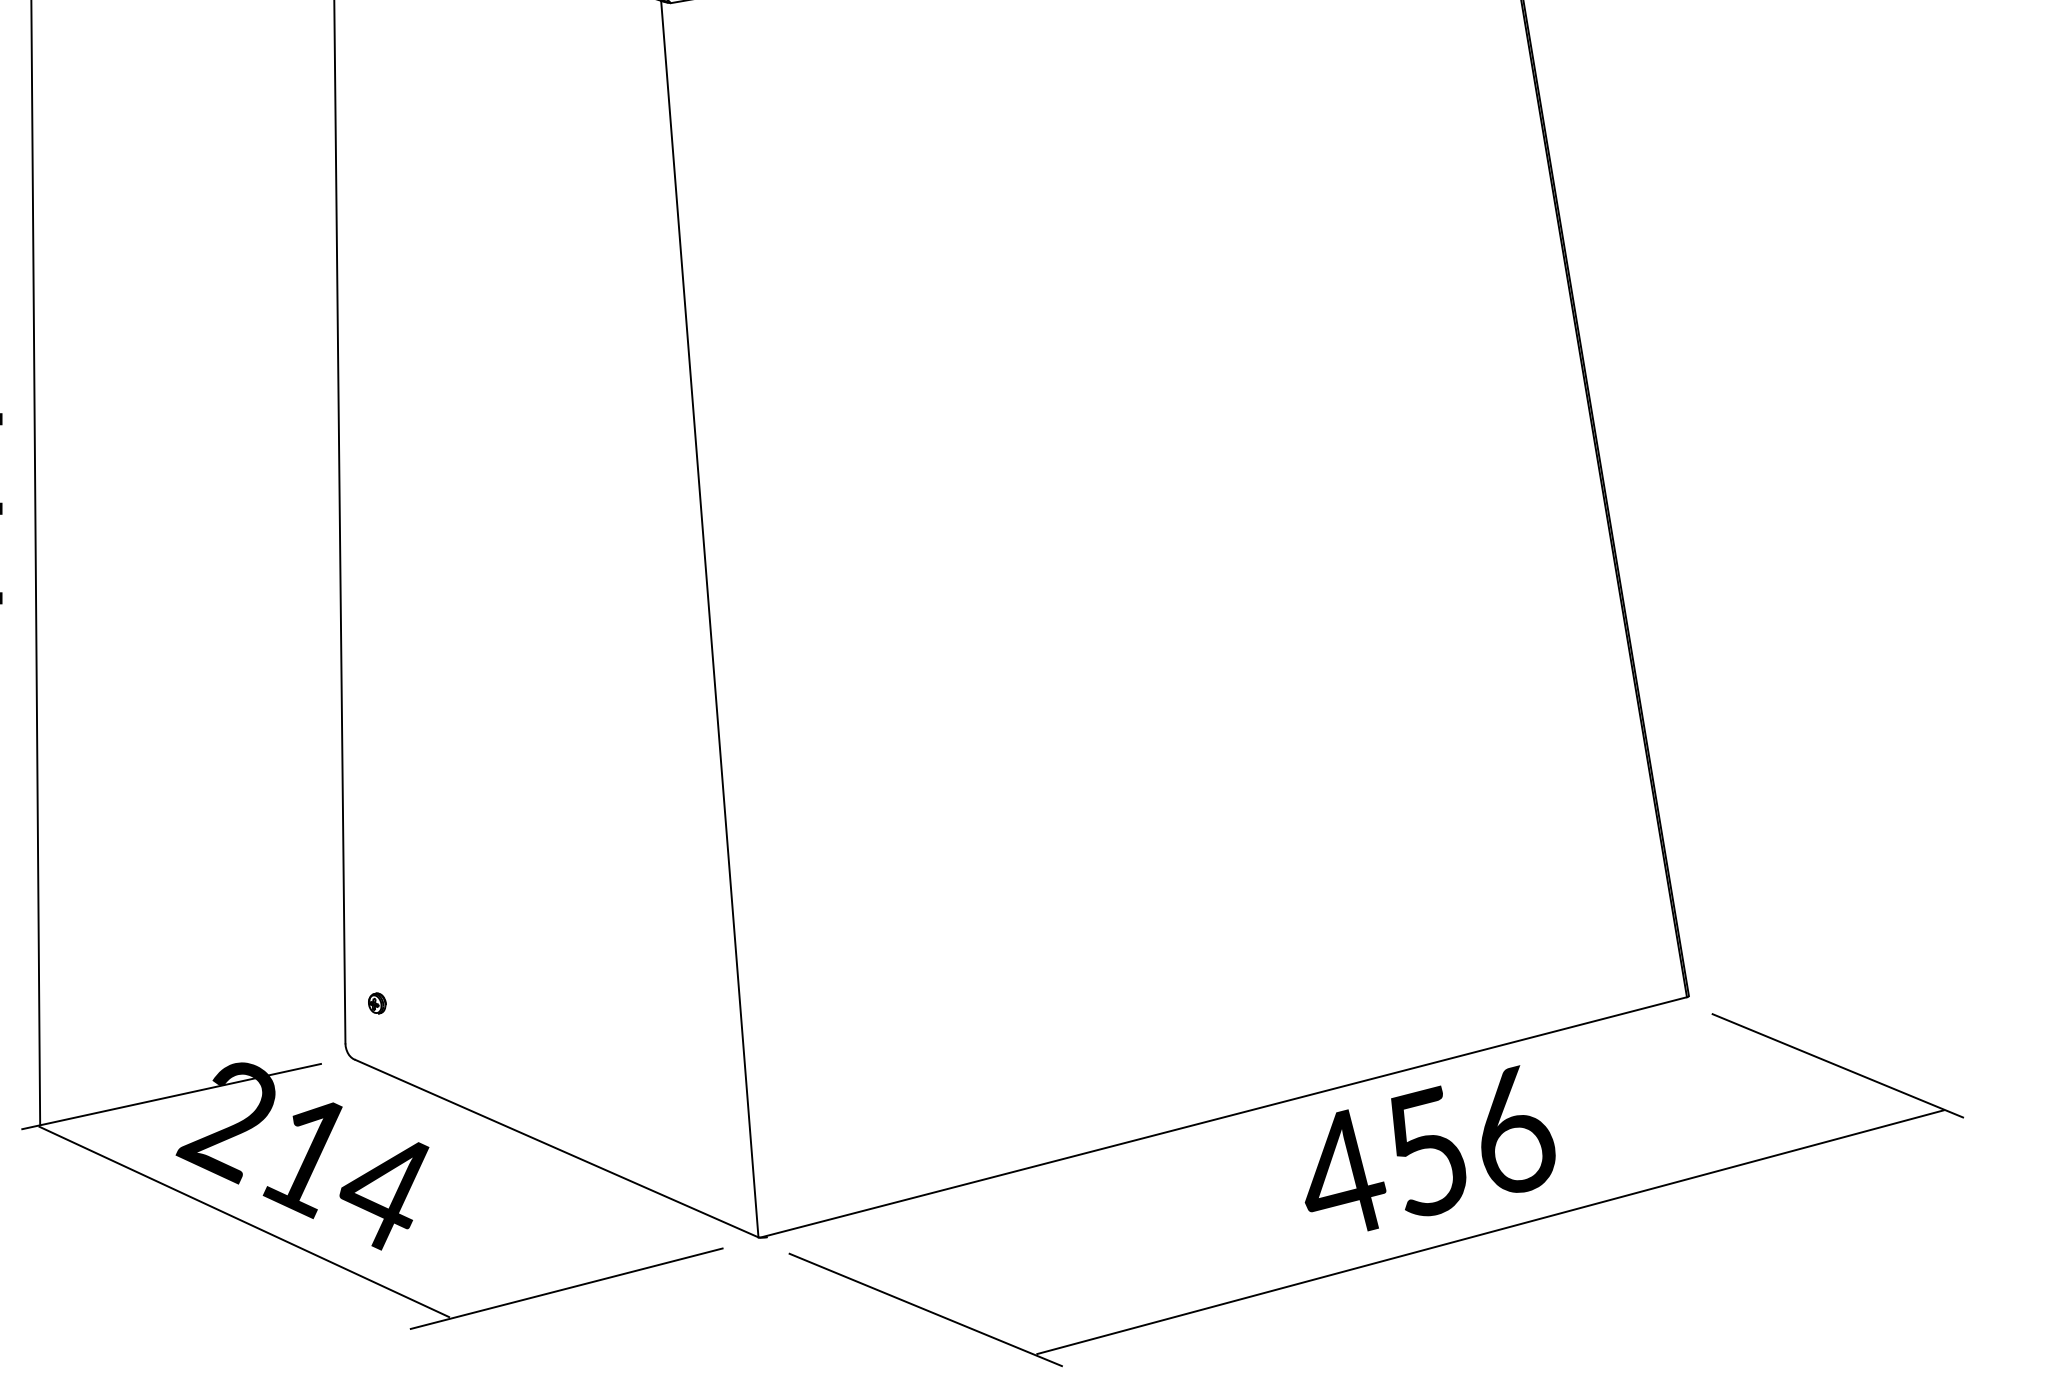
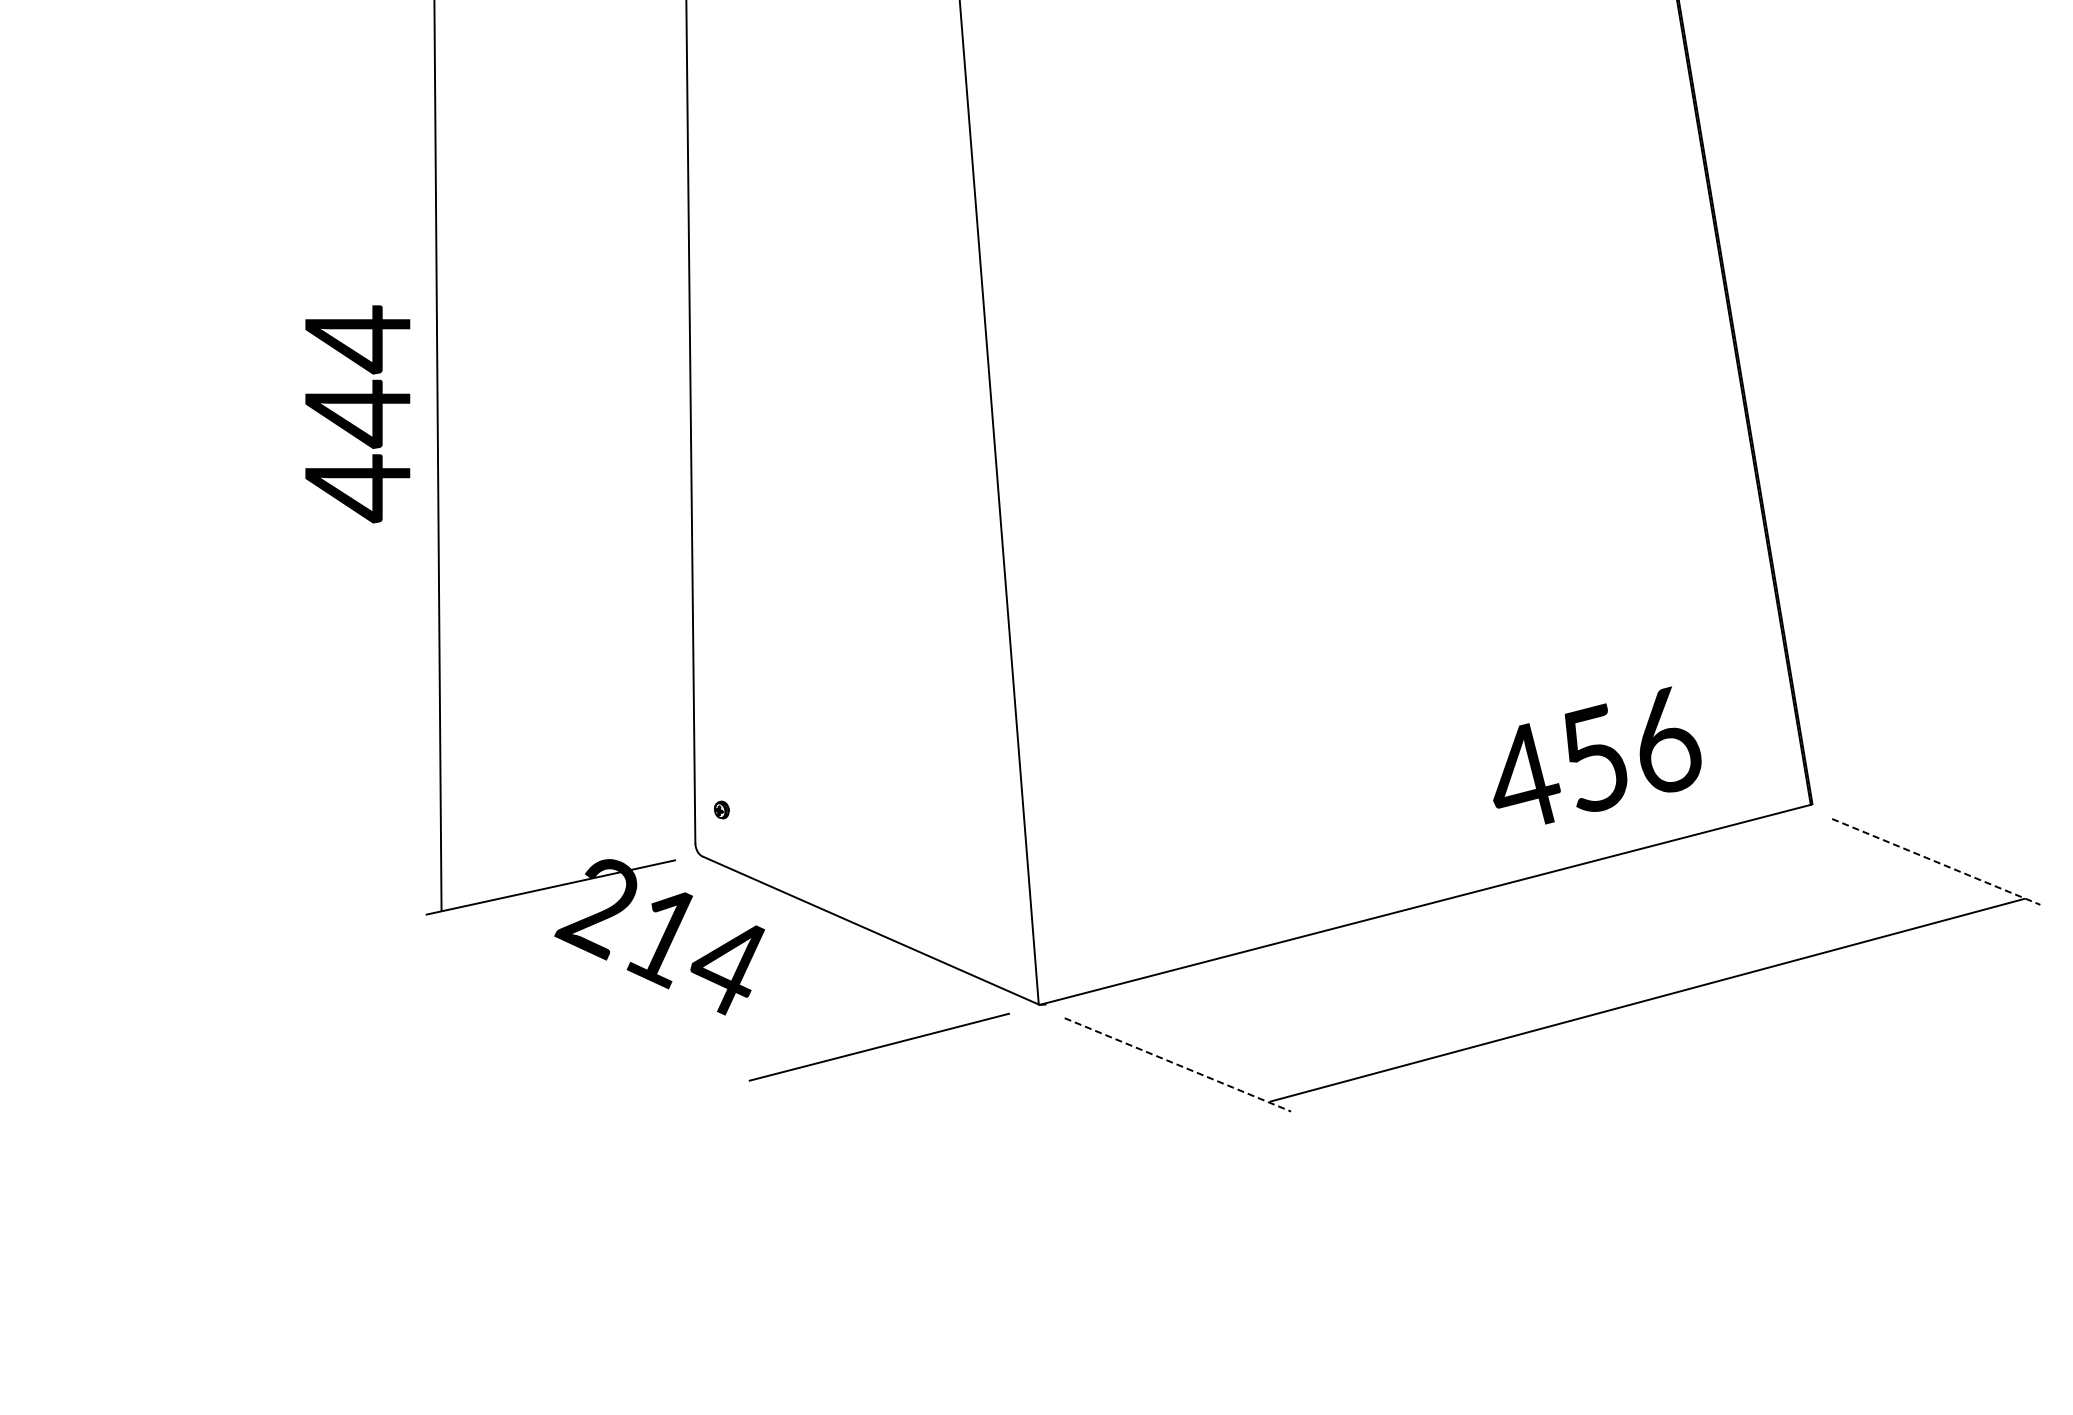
line: (1838, 1065) -> (1936, 861), solid -> dashed
text: (1430, 1148) -> (1597, 755), moved
line: (243, 1221) -> (610, 991), removed
line: (926, 1310) -> (1178, 1065), solid -> dashed

